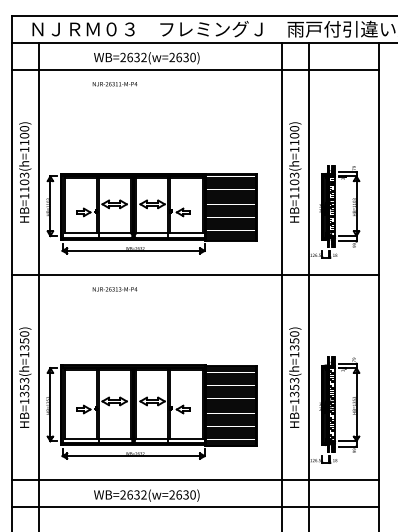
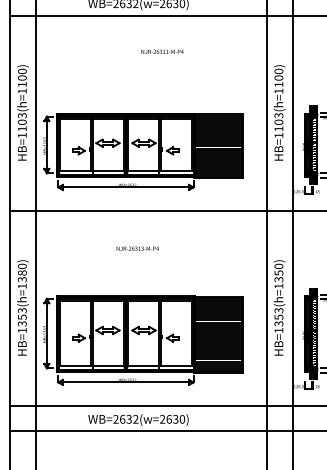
text: (114, 84) -> (161, 52), moved
text: (114, 289) -> (137, 248), moved
text: (24, 340) -> (22, 272), HB=1353(h=1350) -> HB=1353(h=1380)

